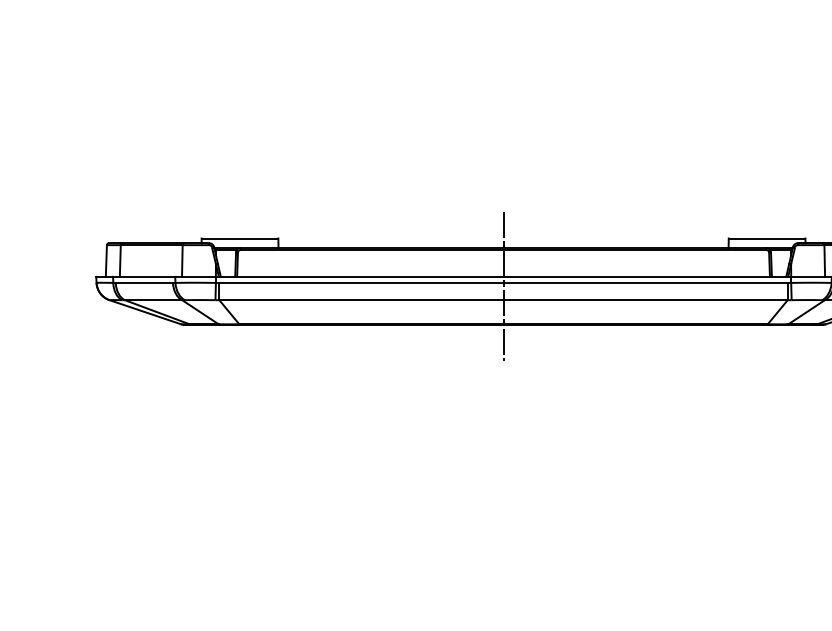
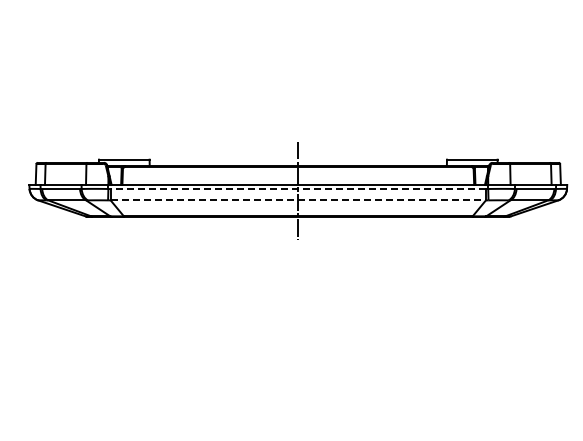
line: (503, 283) -> (298, 189), solid -> dashed
line: (503, 300) -> (298, 200), solid -> dashed

